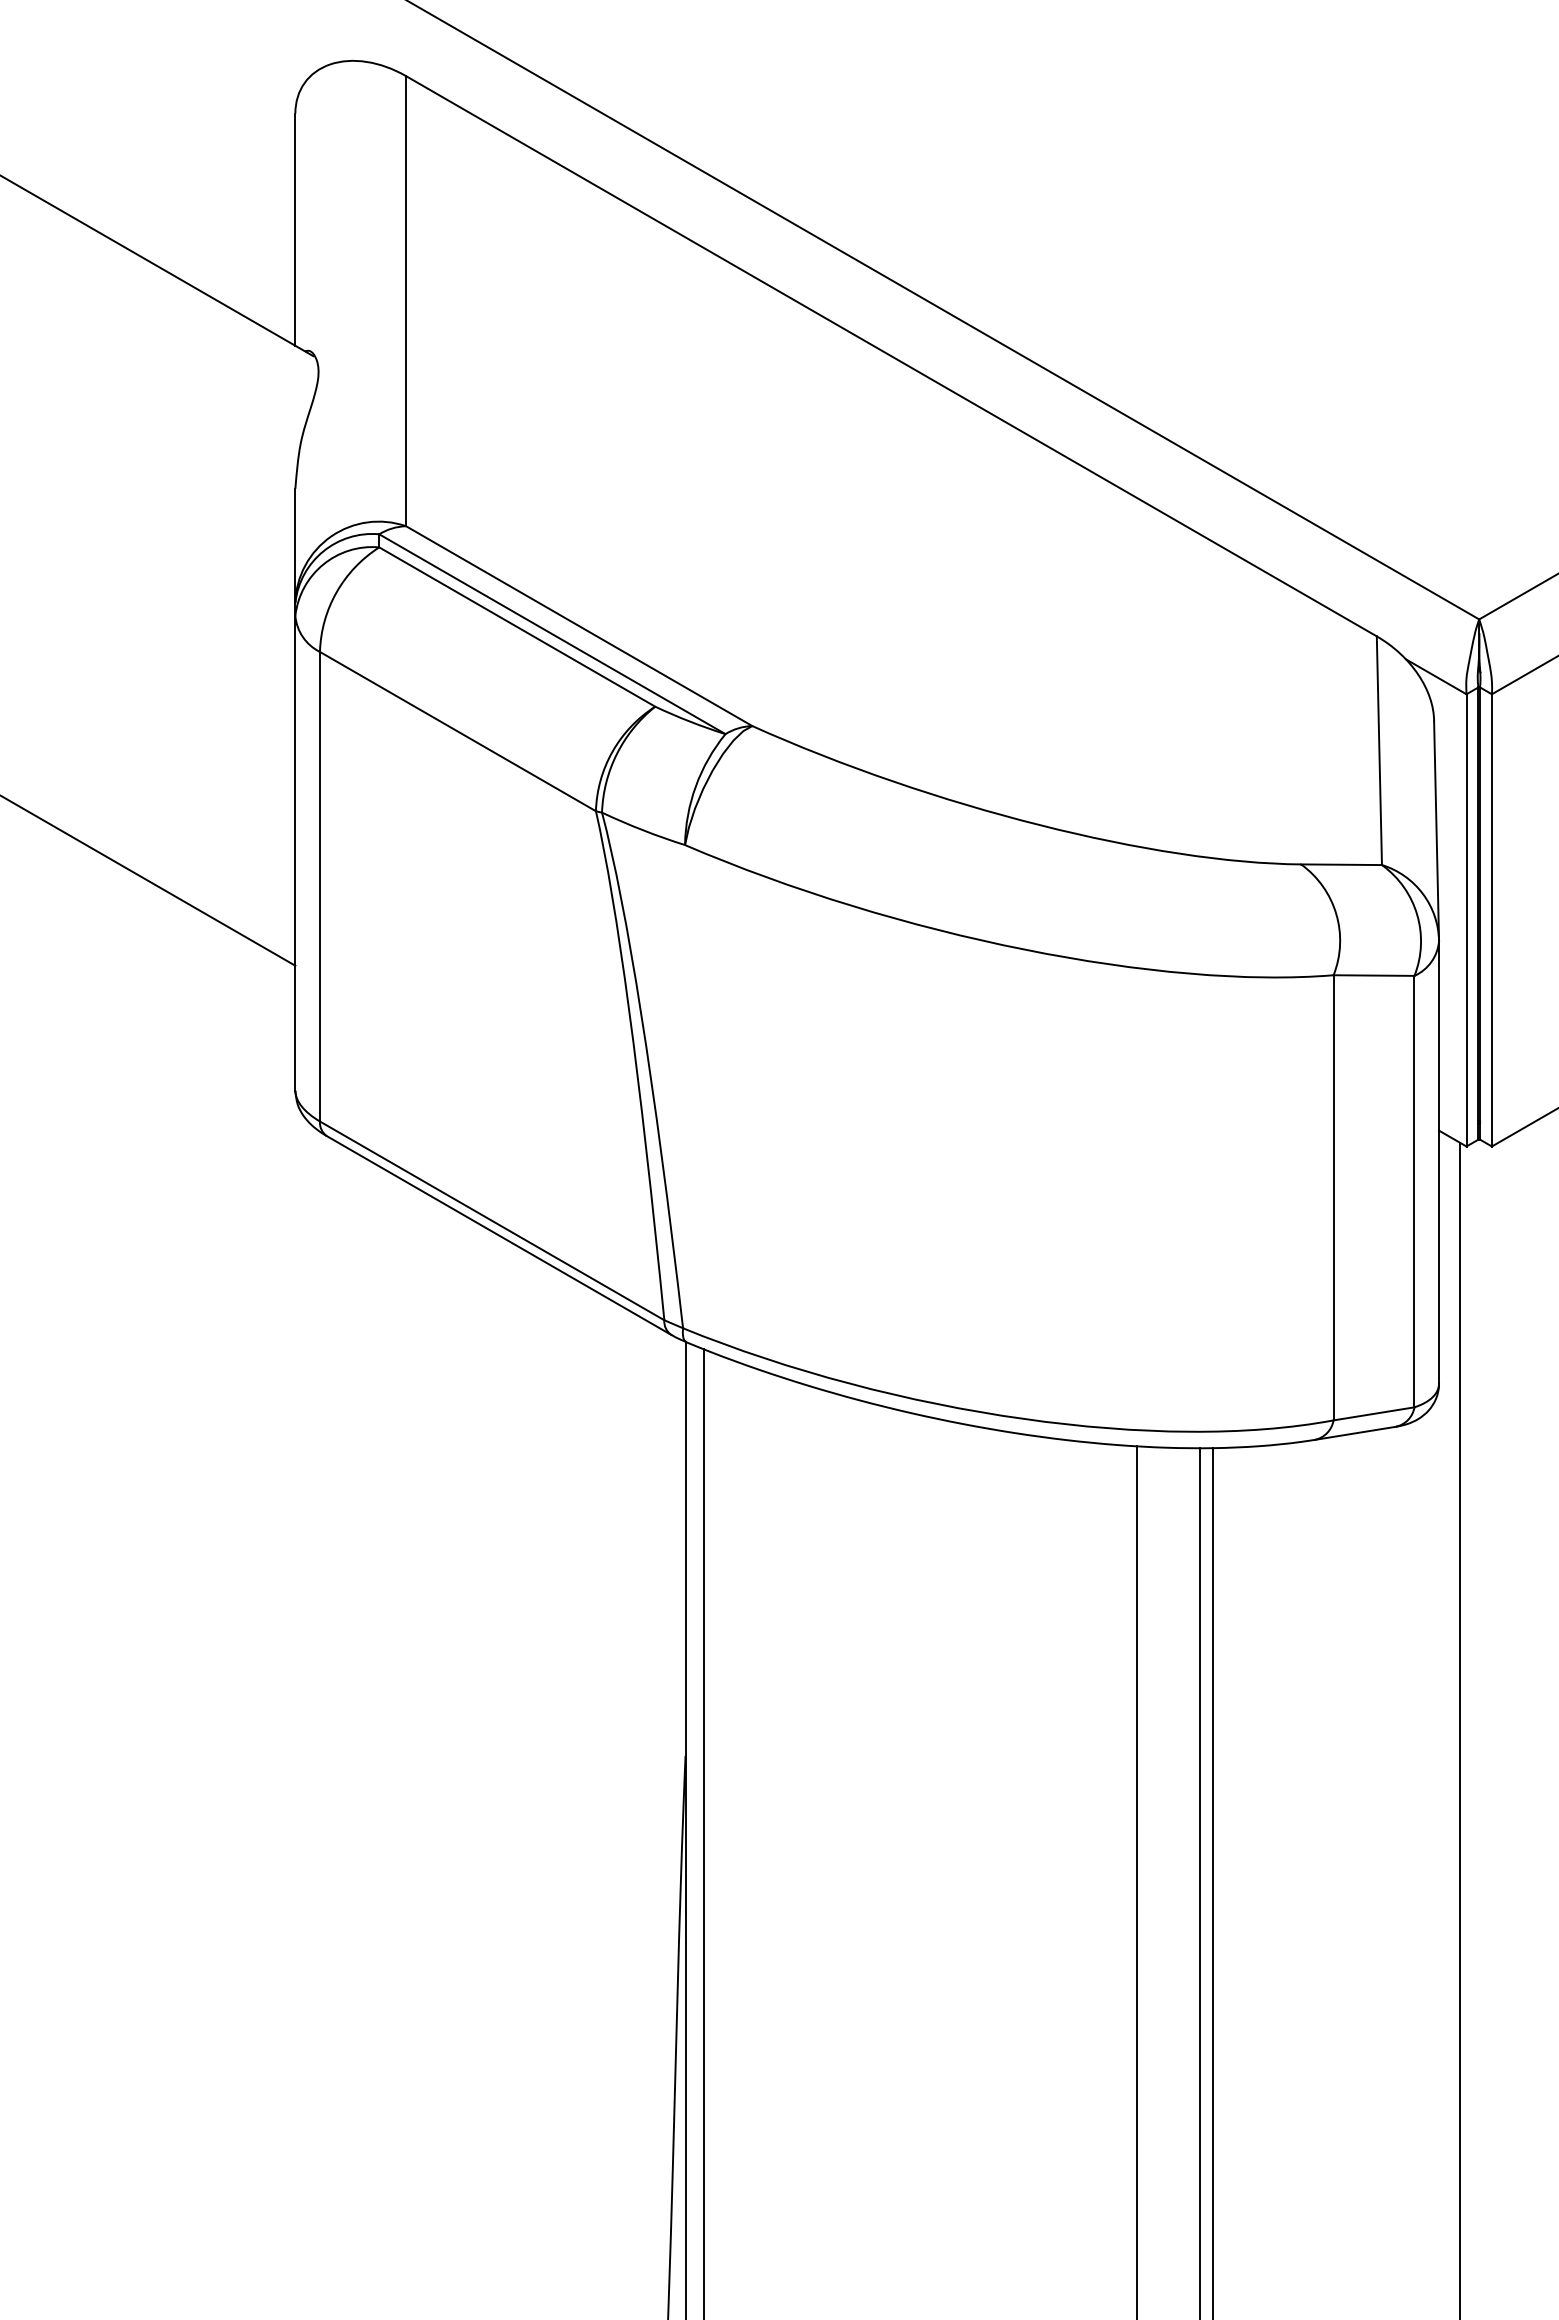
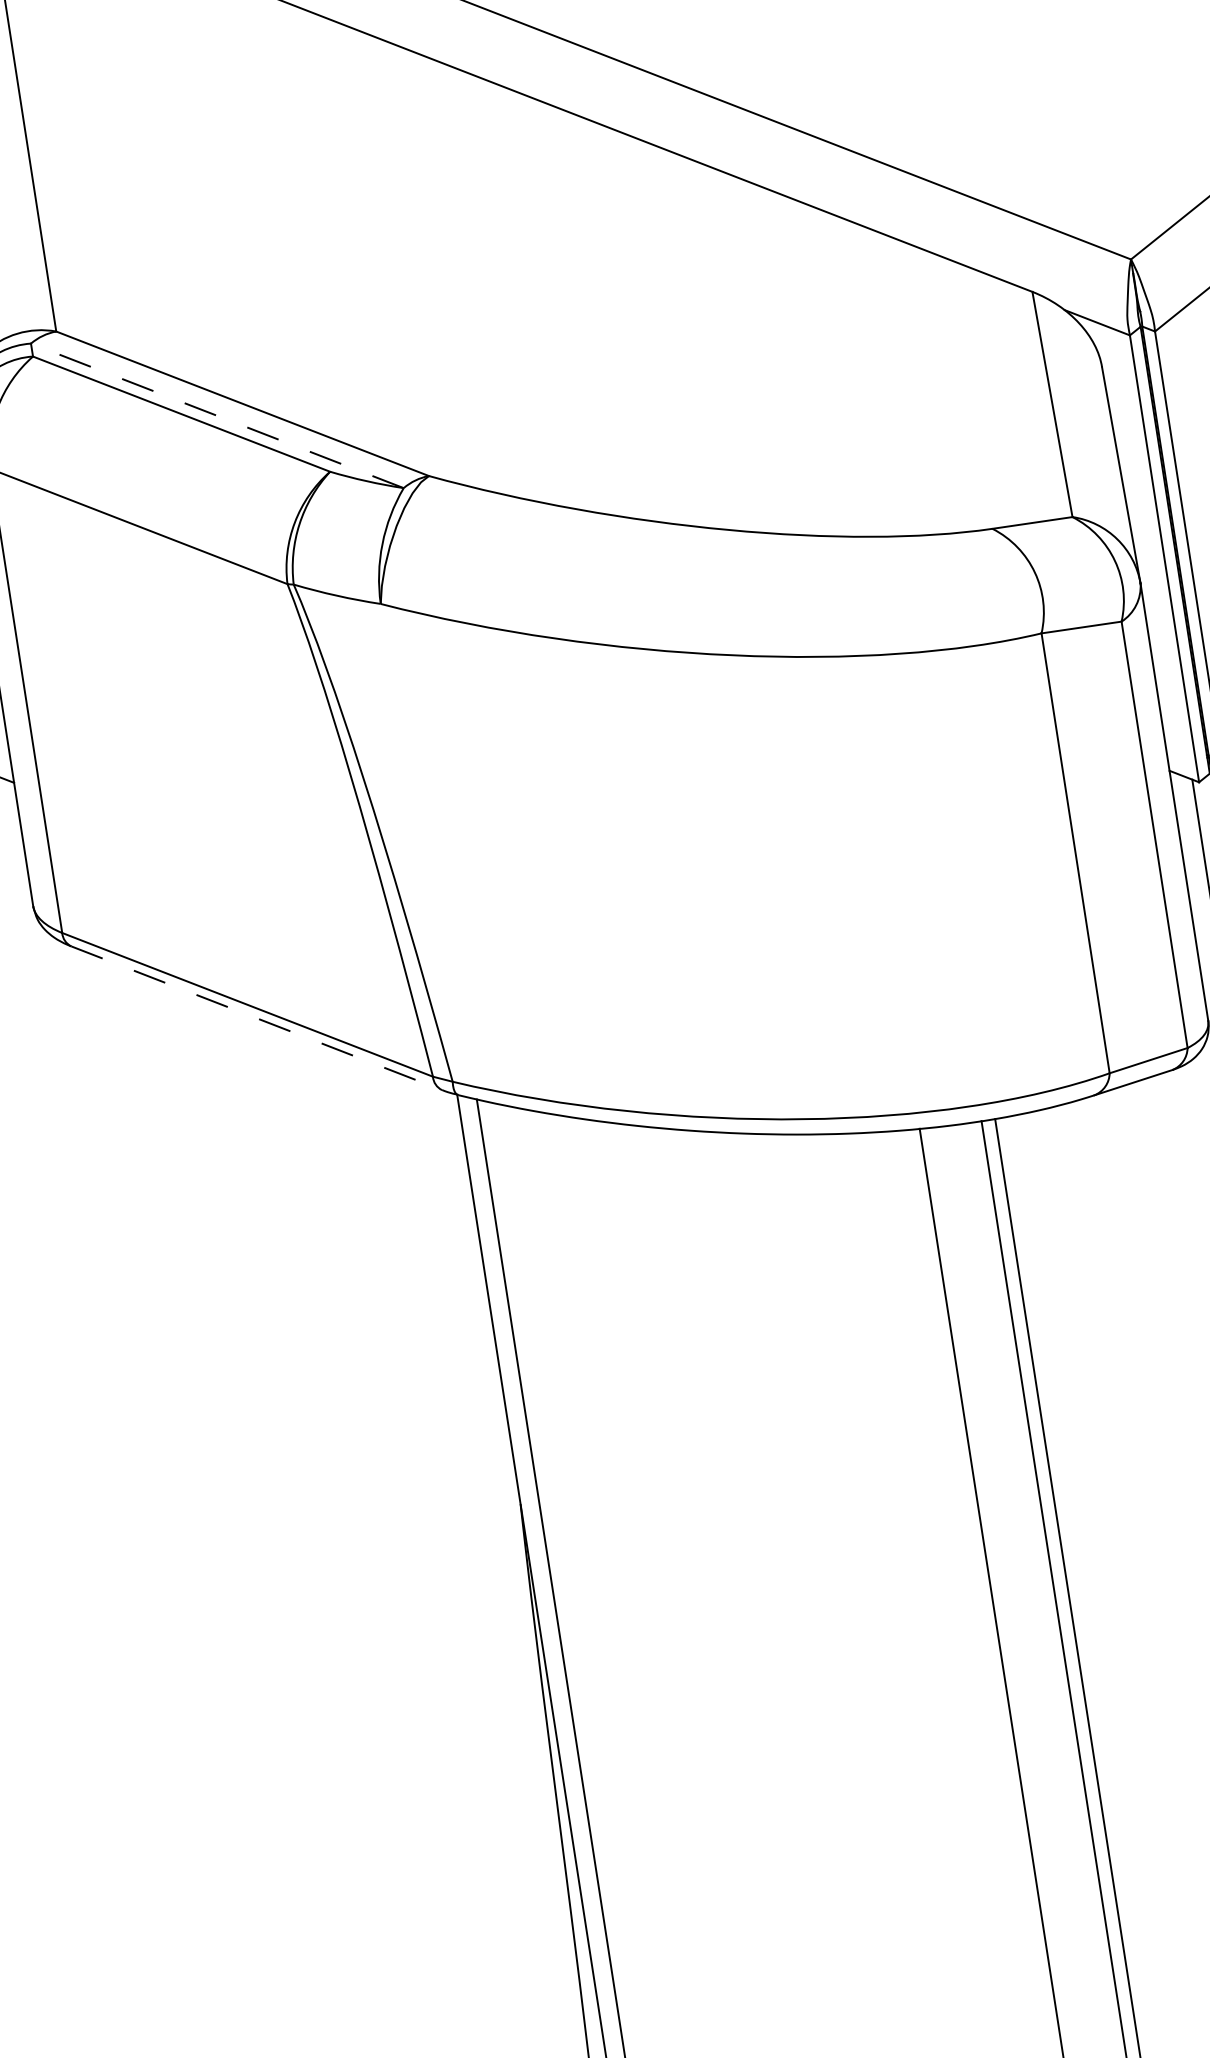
line: (552, 634) -> (217, 416), solid -> dashed
line: (499, 1235) -> (257, 1018), solid -> dashed

